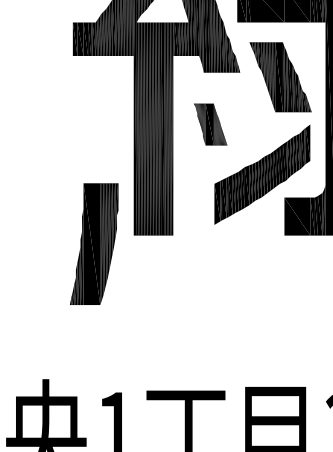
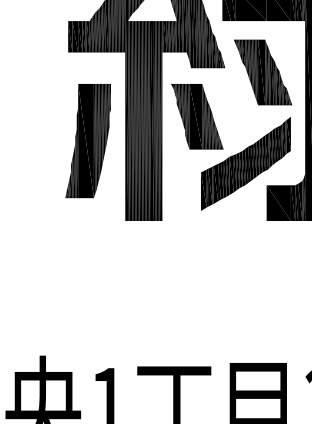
part: (210, 124) -> (197, 116), size x1.67
part: (93, 244) -> (87, 141), moved

